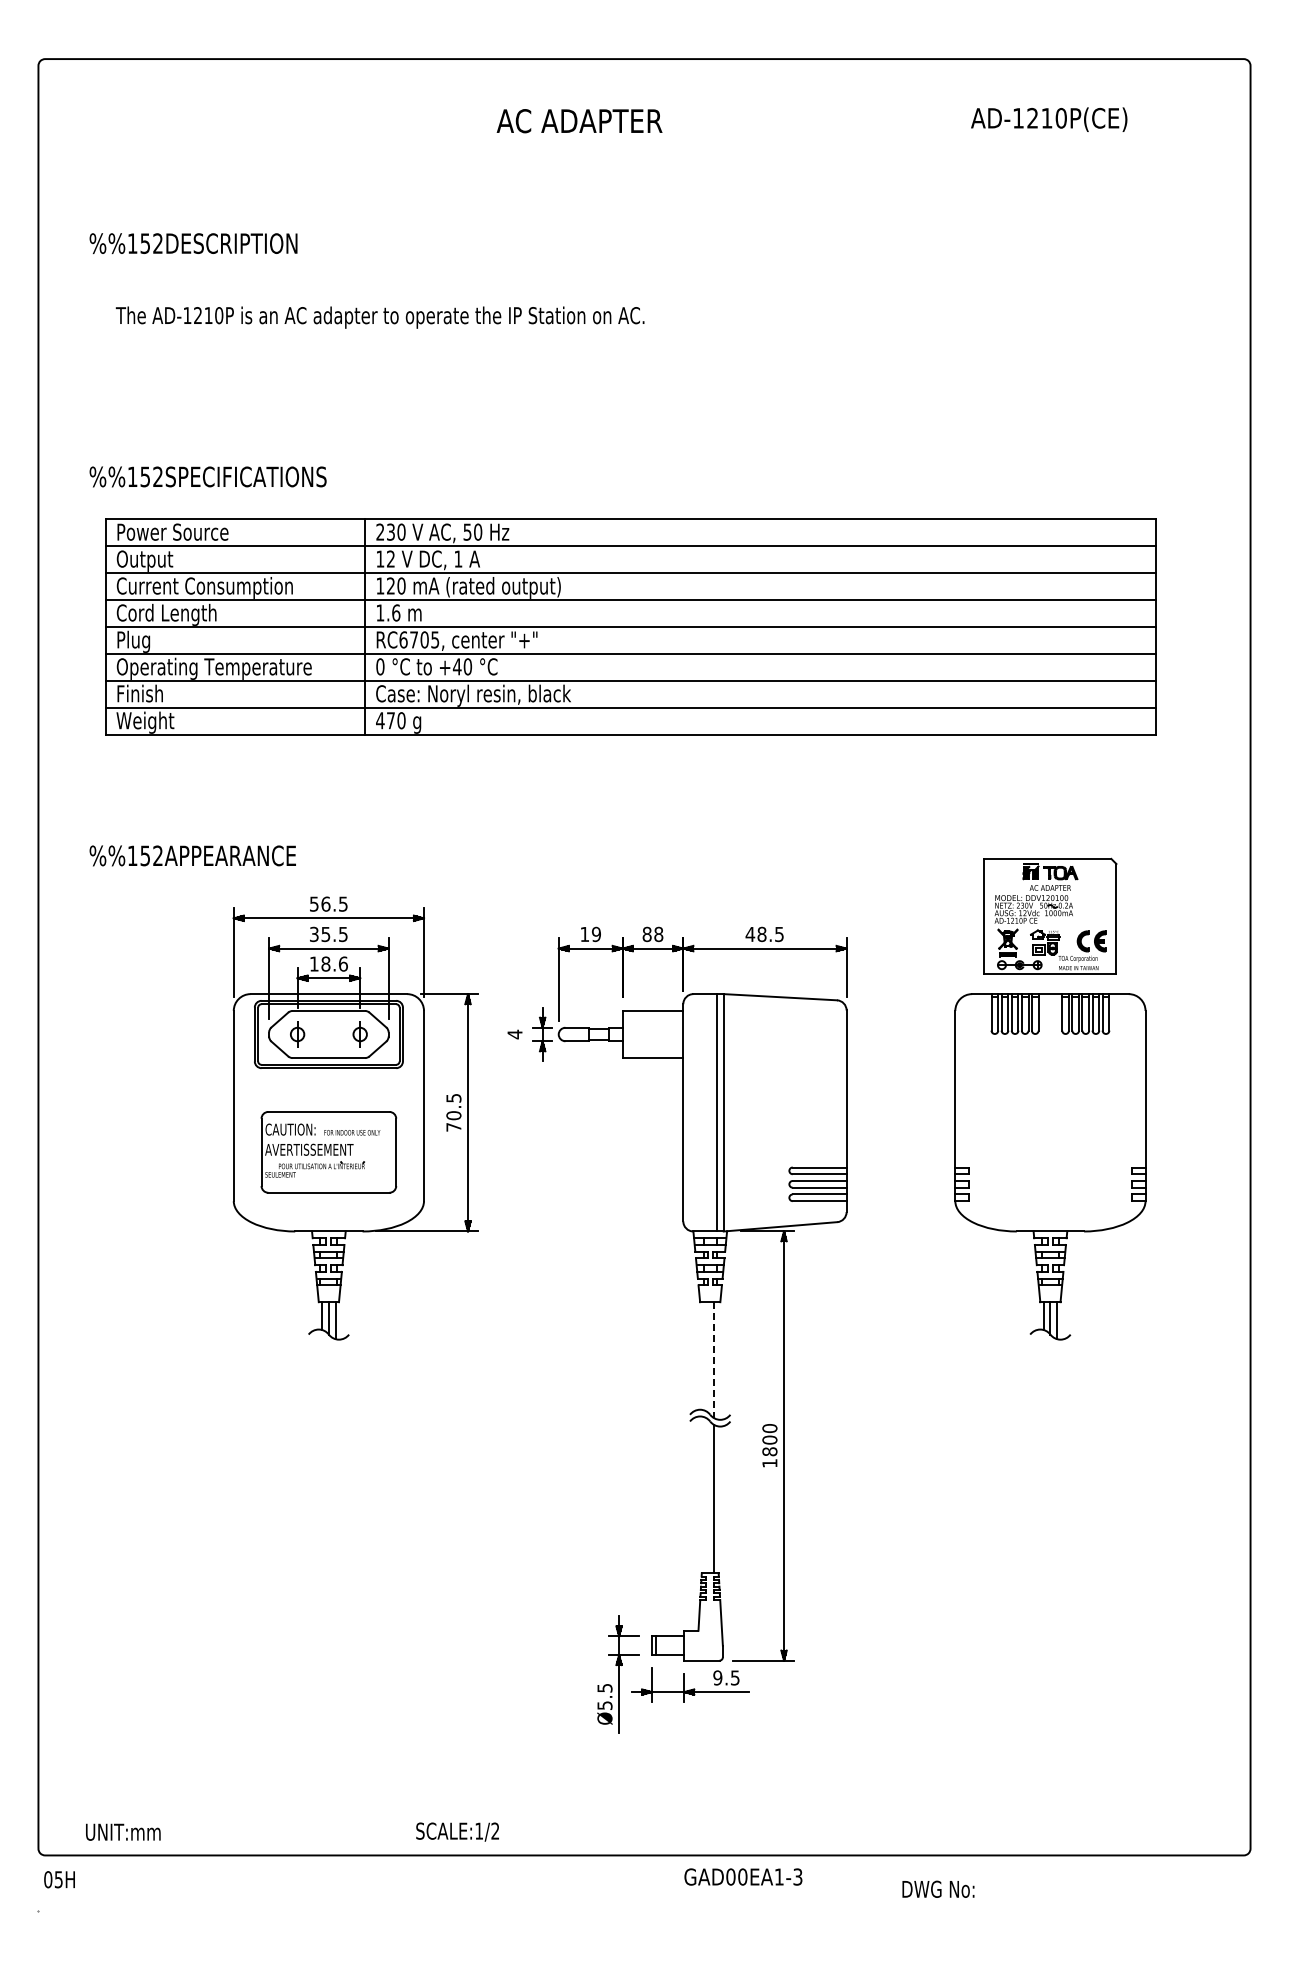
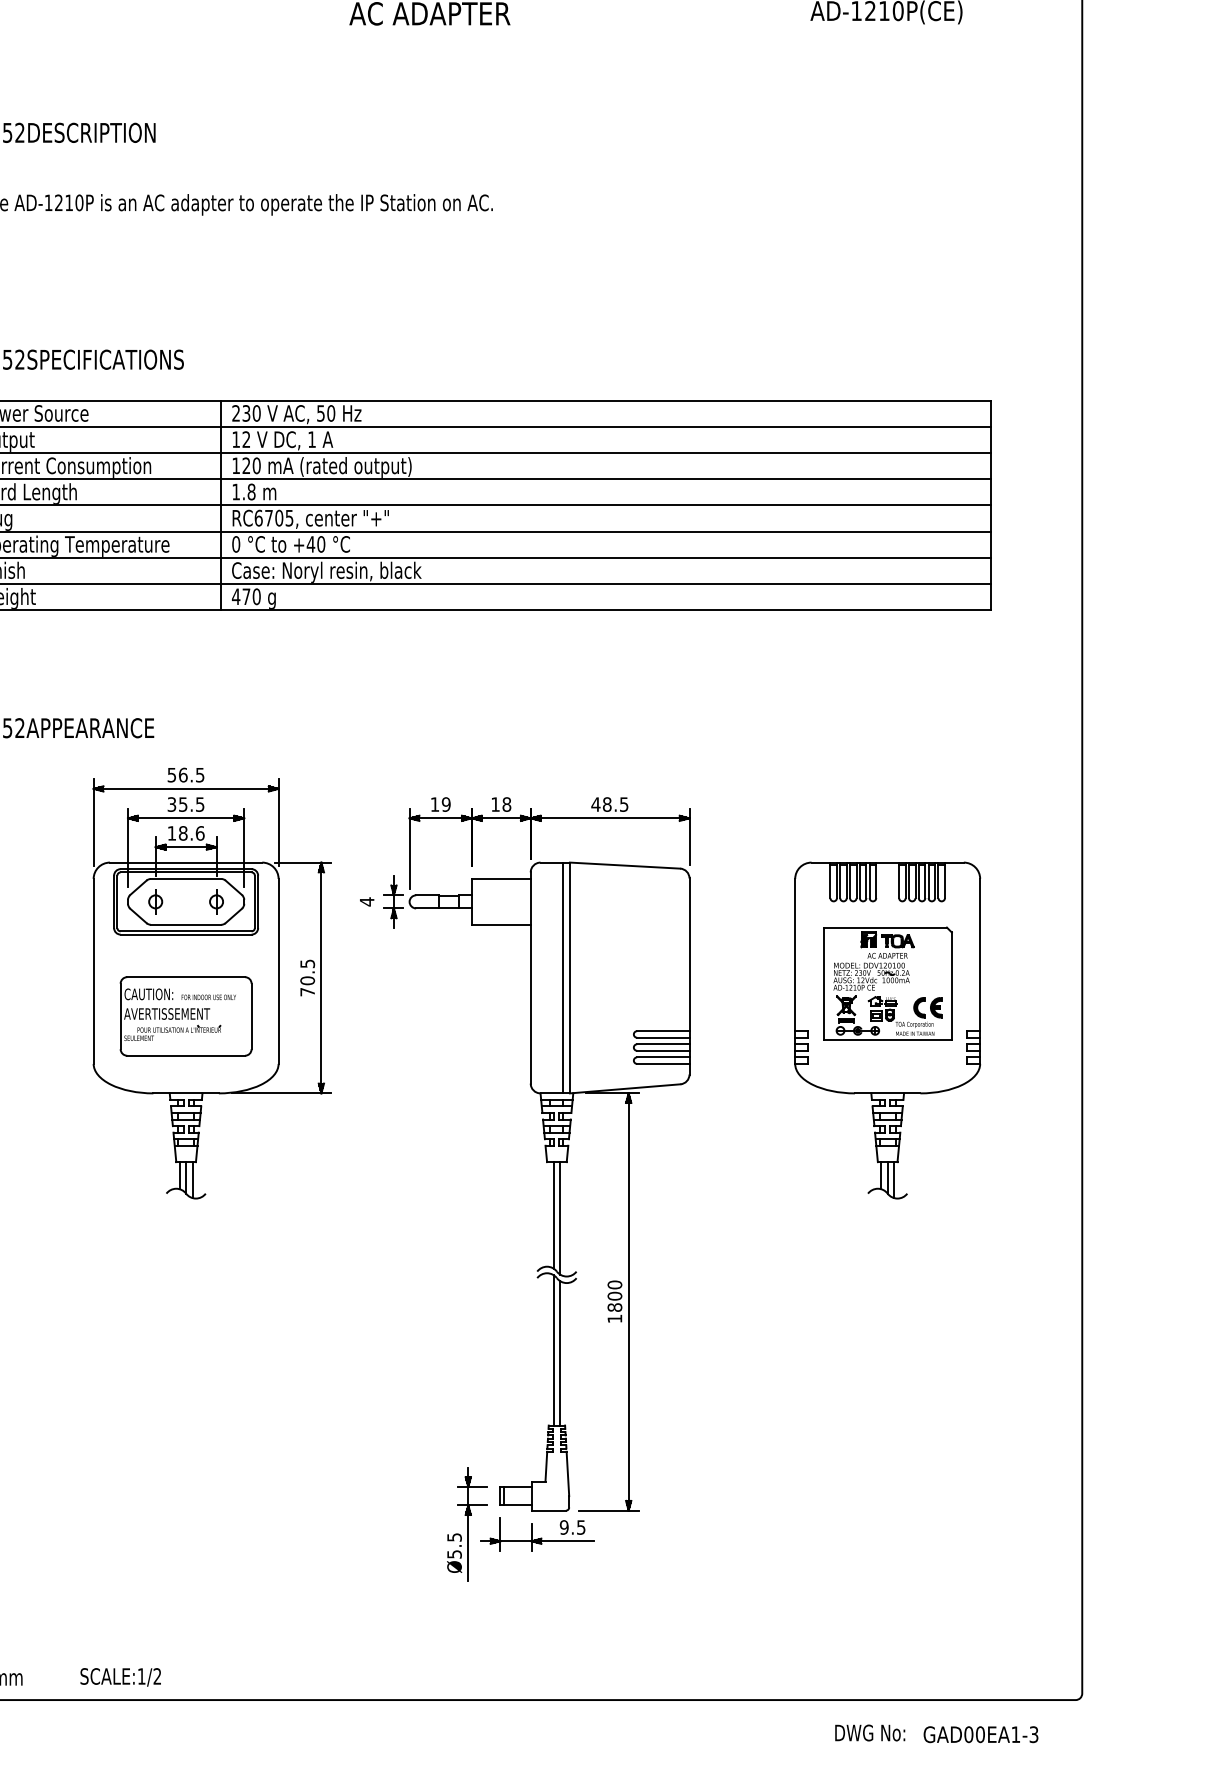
text: (396, 612) -> (251, 491), 1.6 -> 1.8
part: (1050, 915) -> (887, 982), moved
text: (646, 934) -> (494, 804), 88 -> 18
line: (706, 1356) -> (553, 1214), added
line: (713, 1360) -> (560, 1218), dashed -> solid
line: (706, 1495) -> (553, 1350), added
text: (457, 1831) -> (120, 1676), moved
text: (743, 1876) -> (981, 1734), moved
text: (938, 1888) -> (870, 1732), moved

